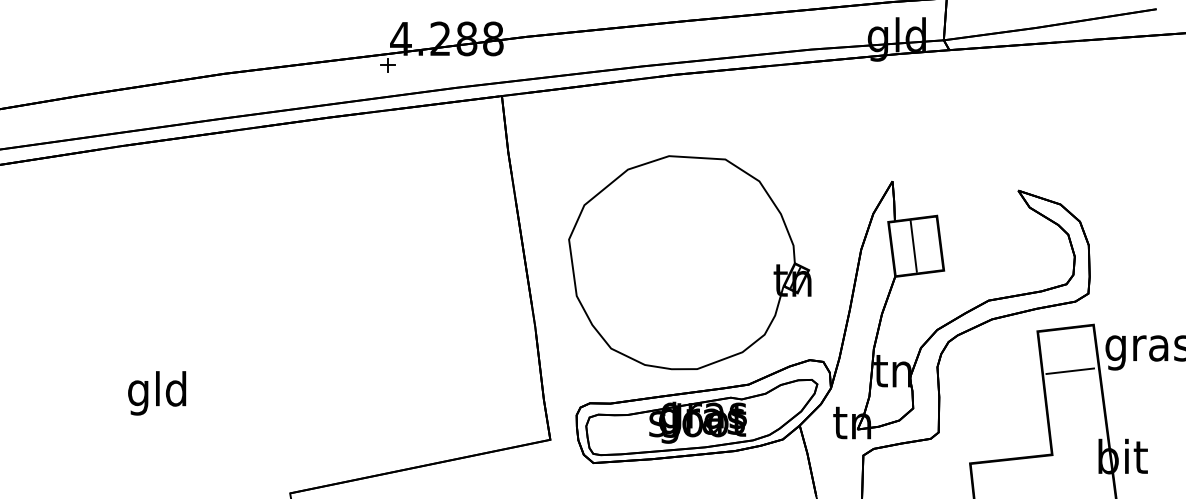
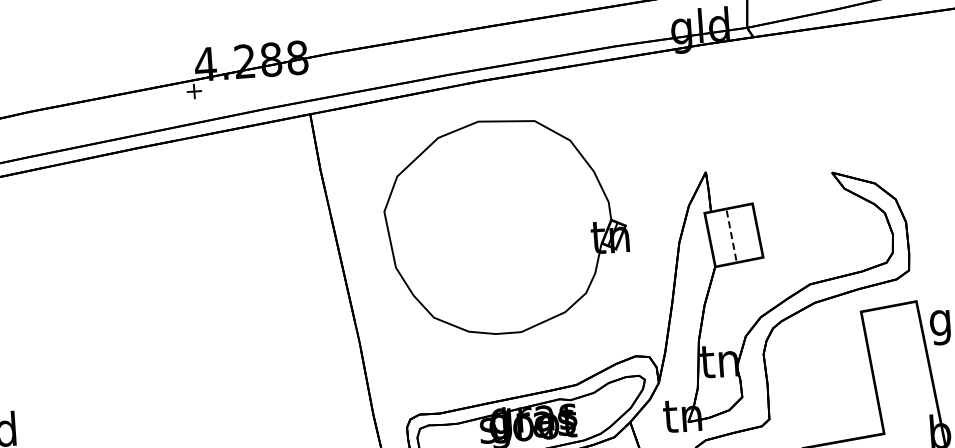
line: (913, 245) -> (731, 234), solid -> dashed
part: (689, 262) -> (506, 226), moved
line: (1070, 370) -> (896, 348), removed

